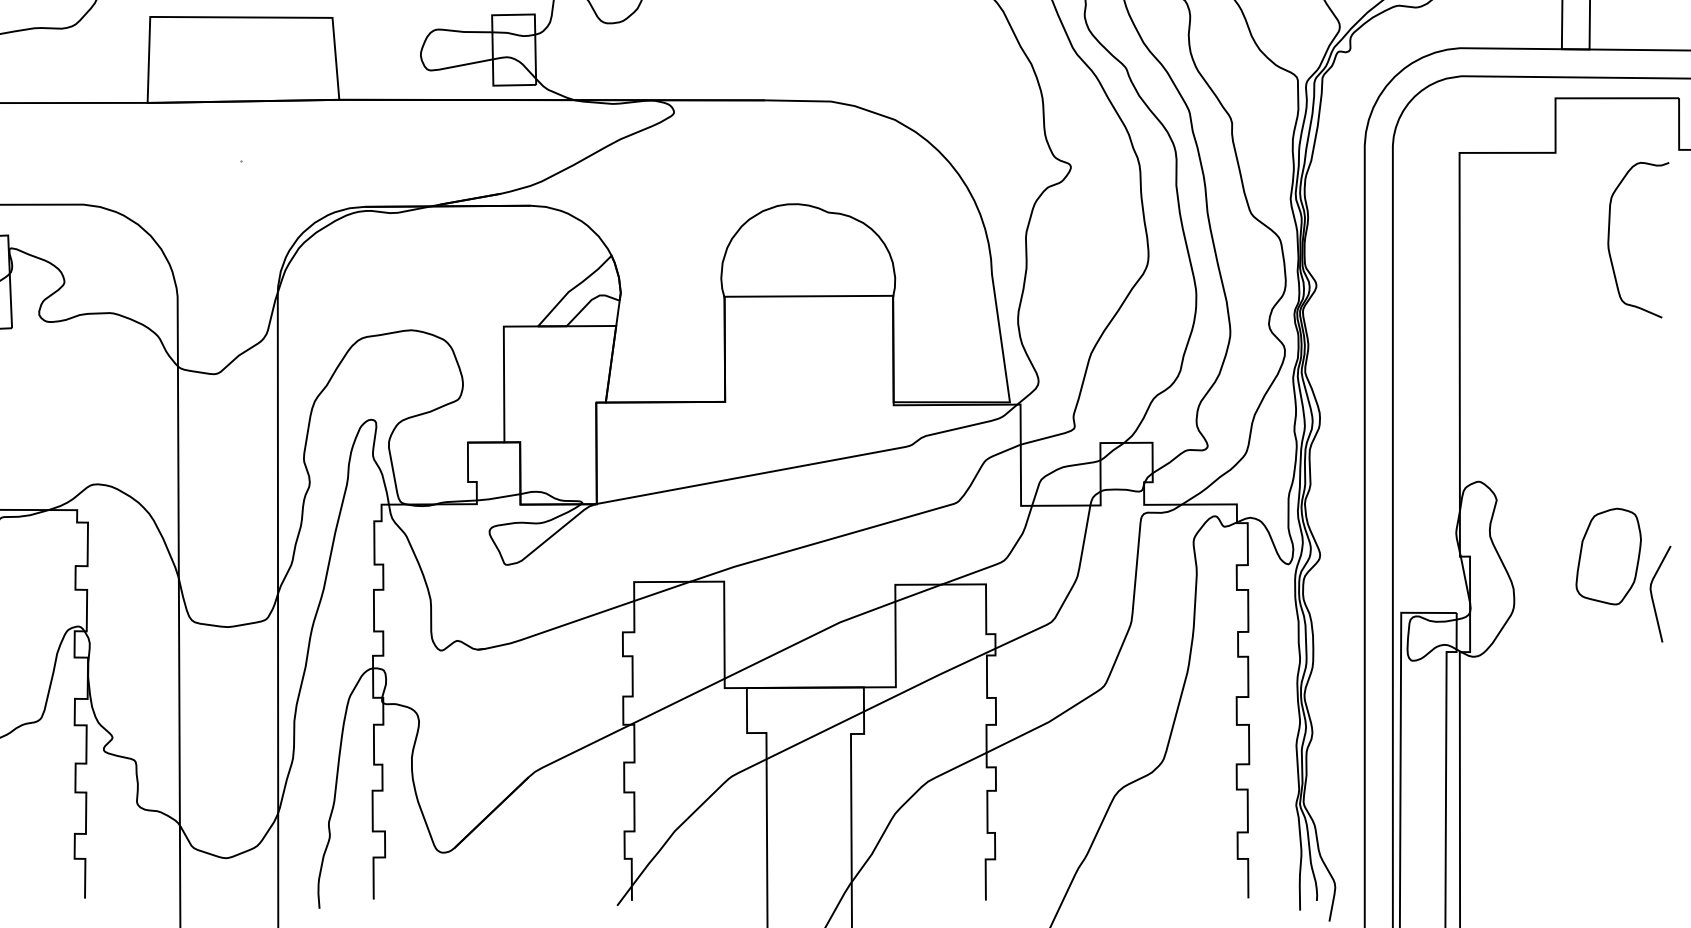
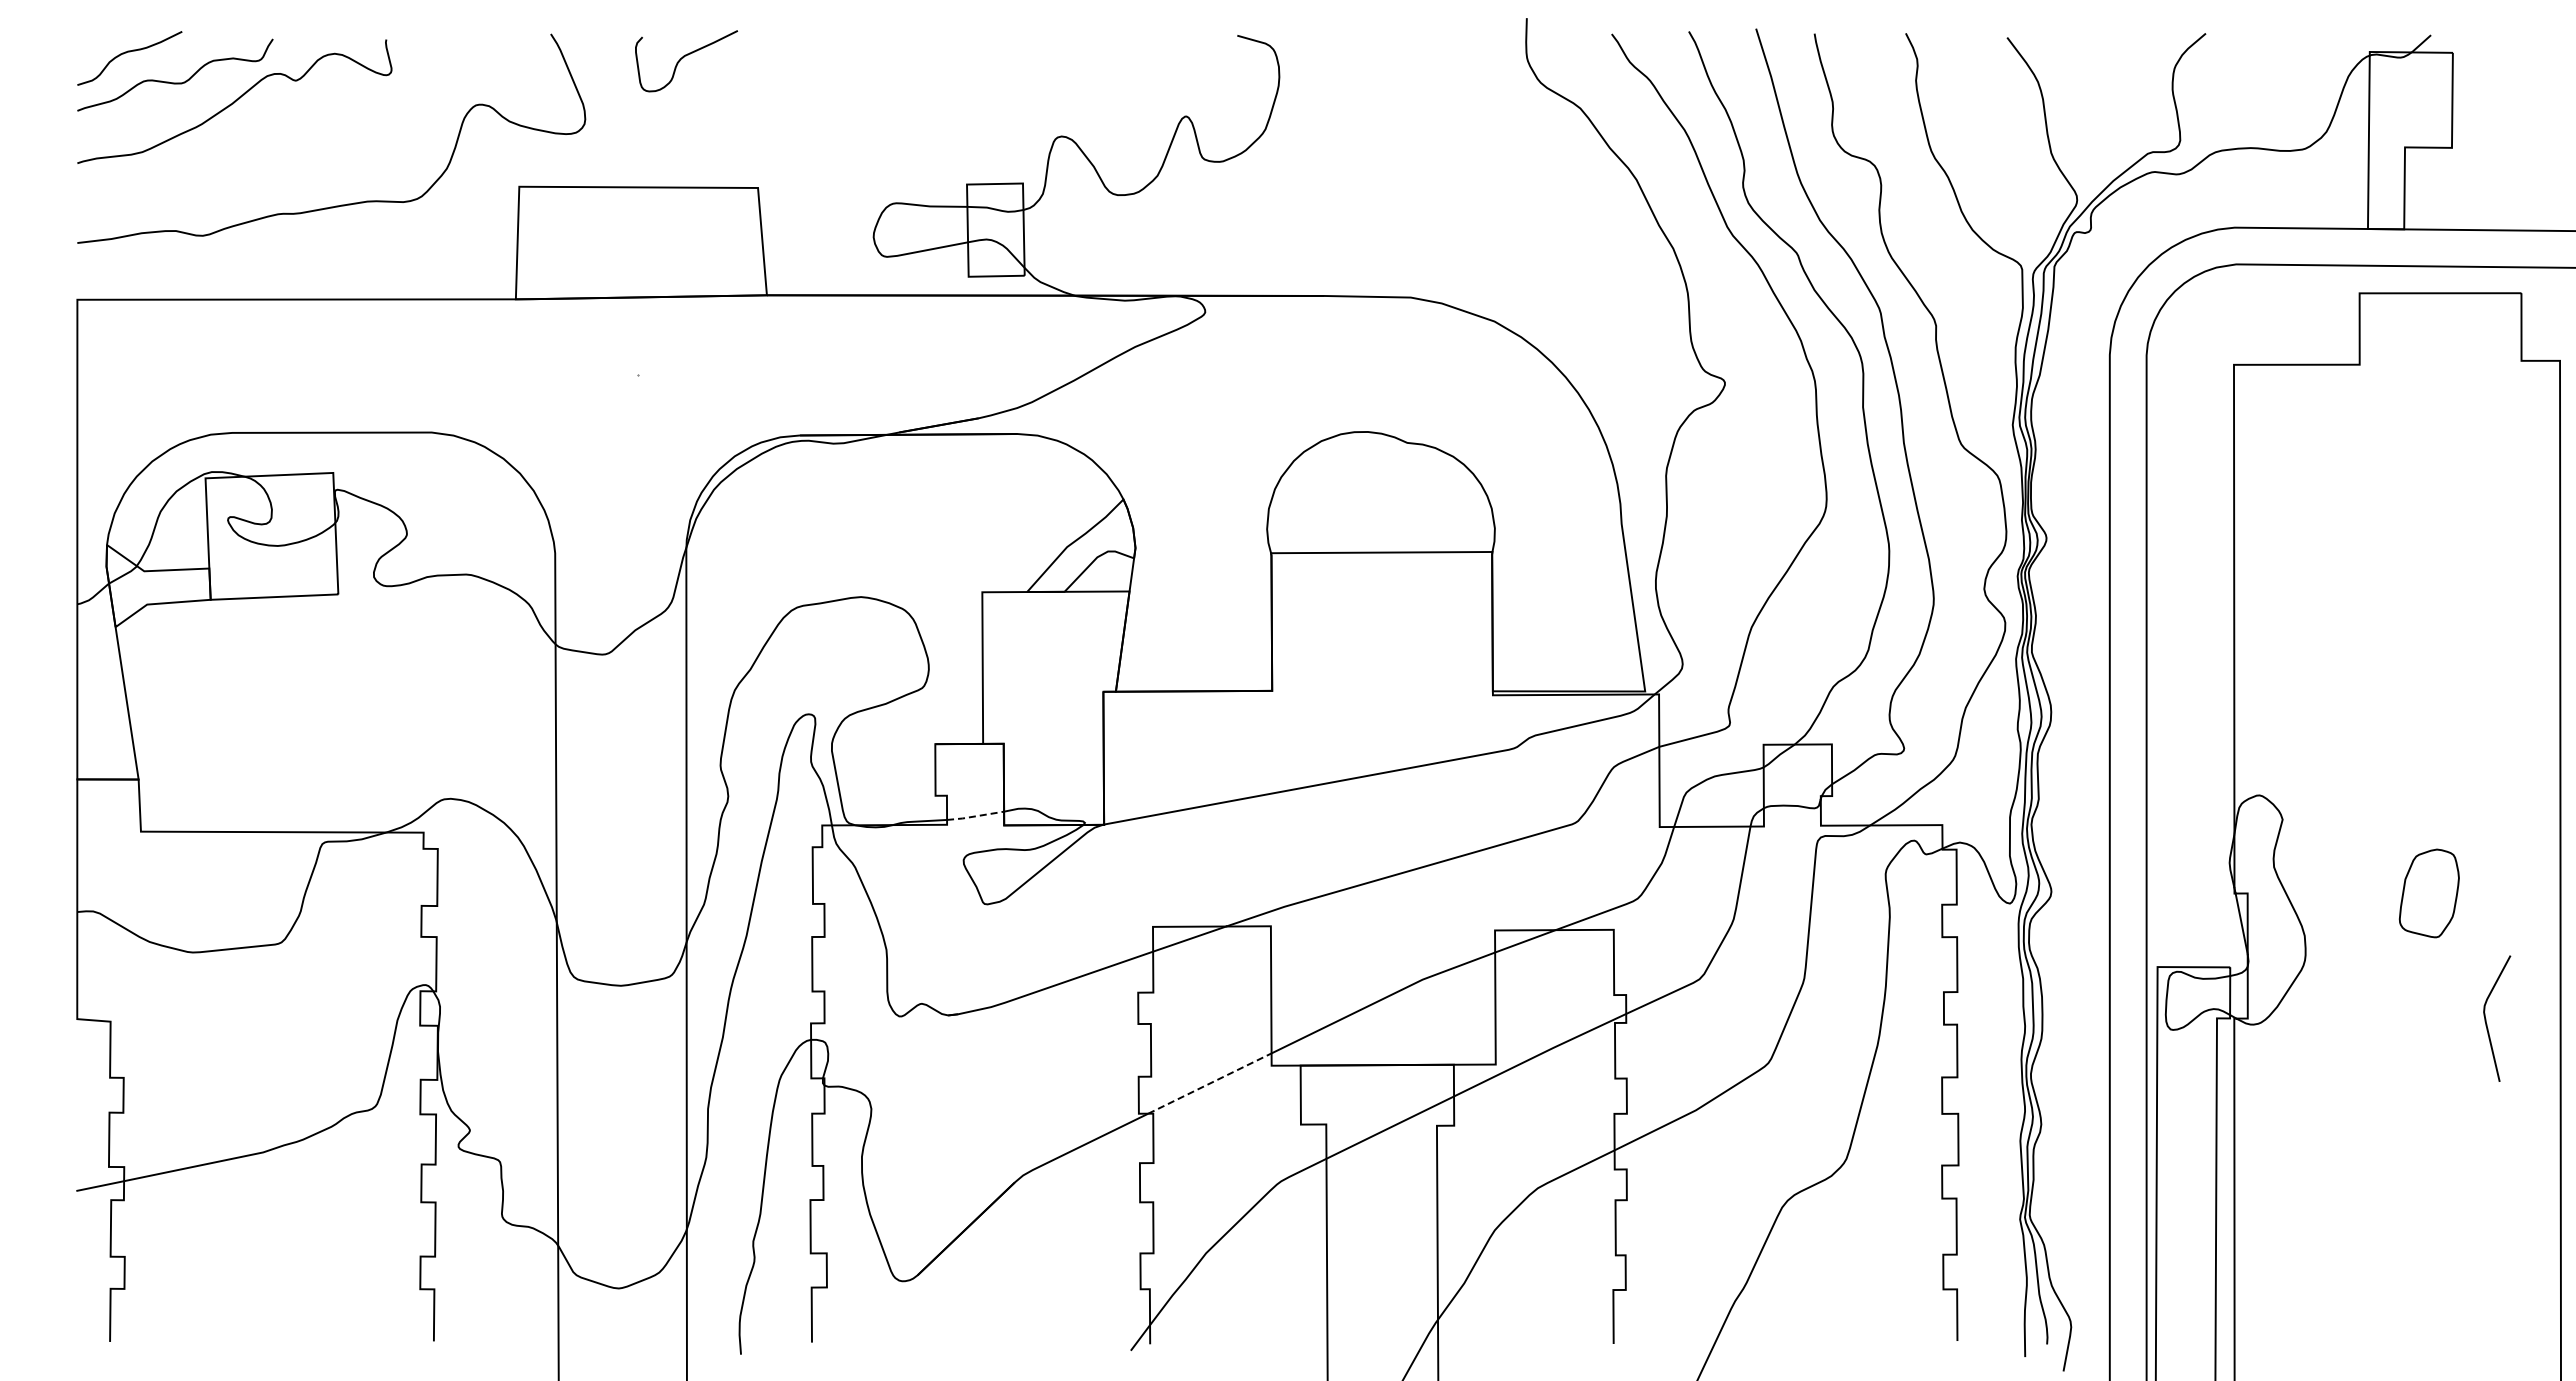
curve: (1609, 236) -> (2430, 474), removed
line: (498, 497) -> (975, 816), solid -> dashed
part: (1608, 556) -> (2429, 893), size x0.7
curve: (1652, 594) -> (2486, 1018), moved
line: (677, 701) -> (1209, 1083), solid -> dashed

